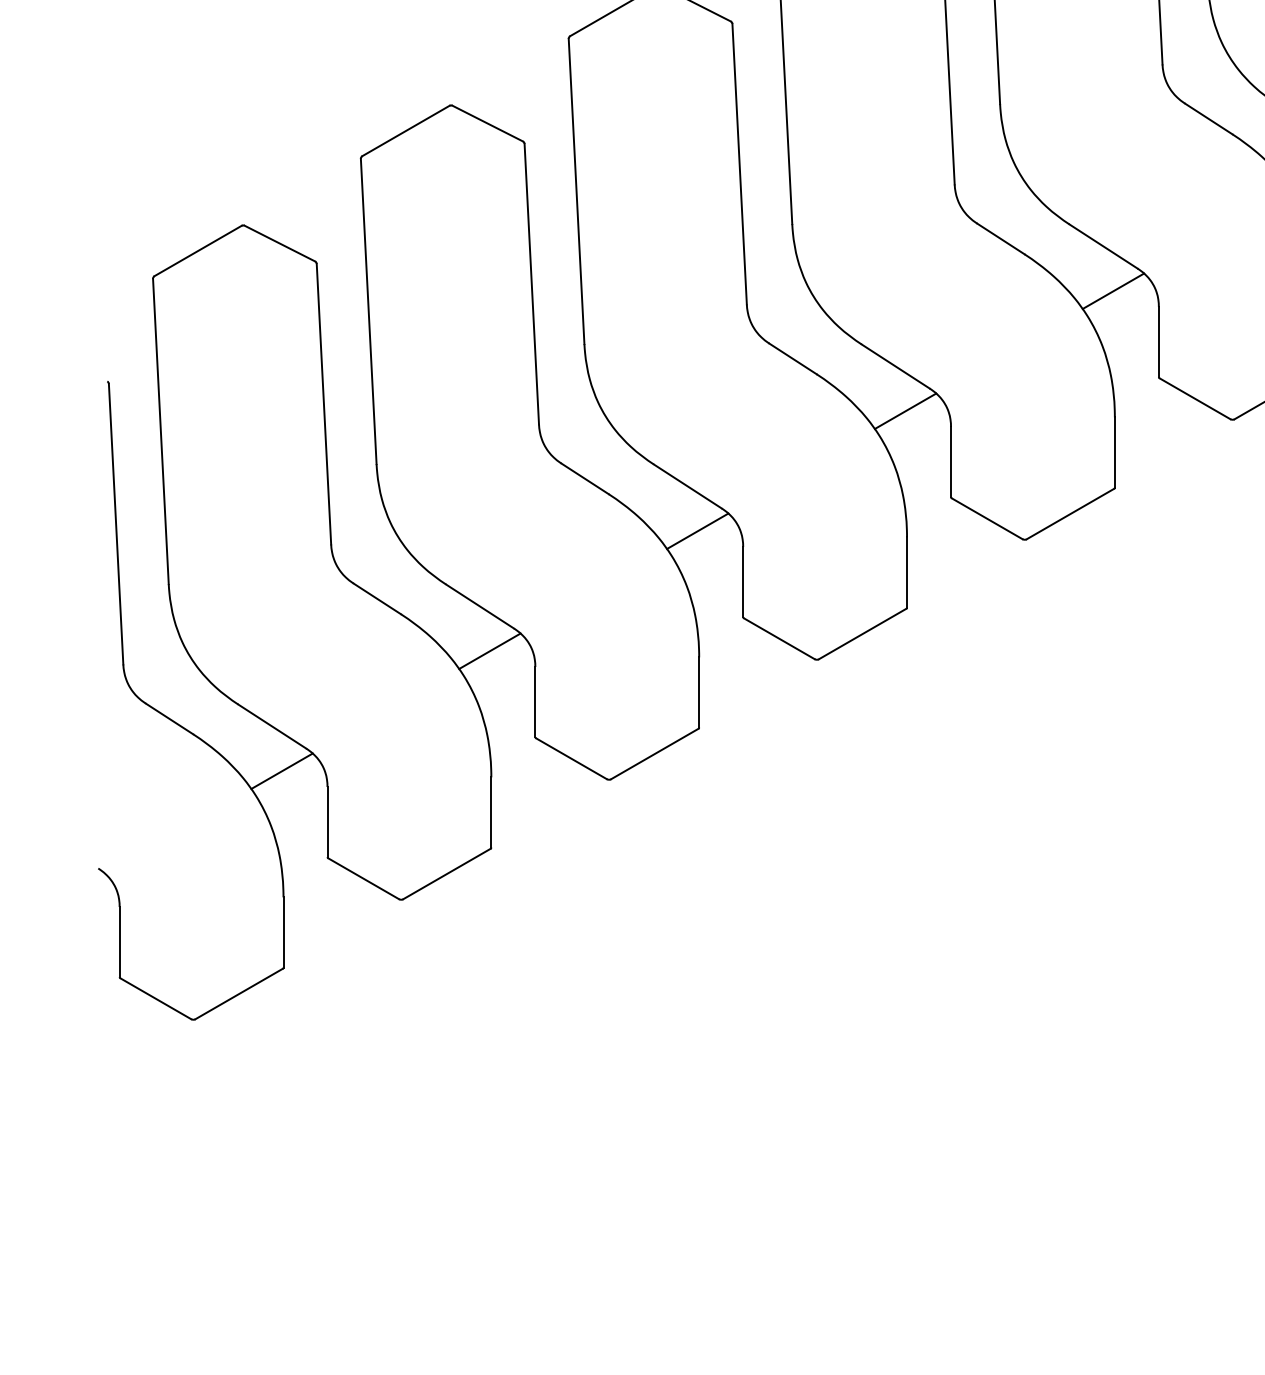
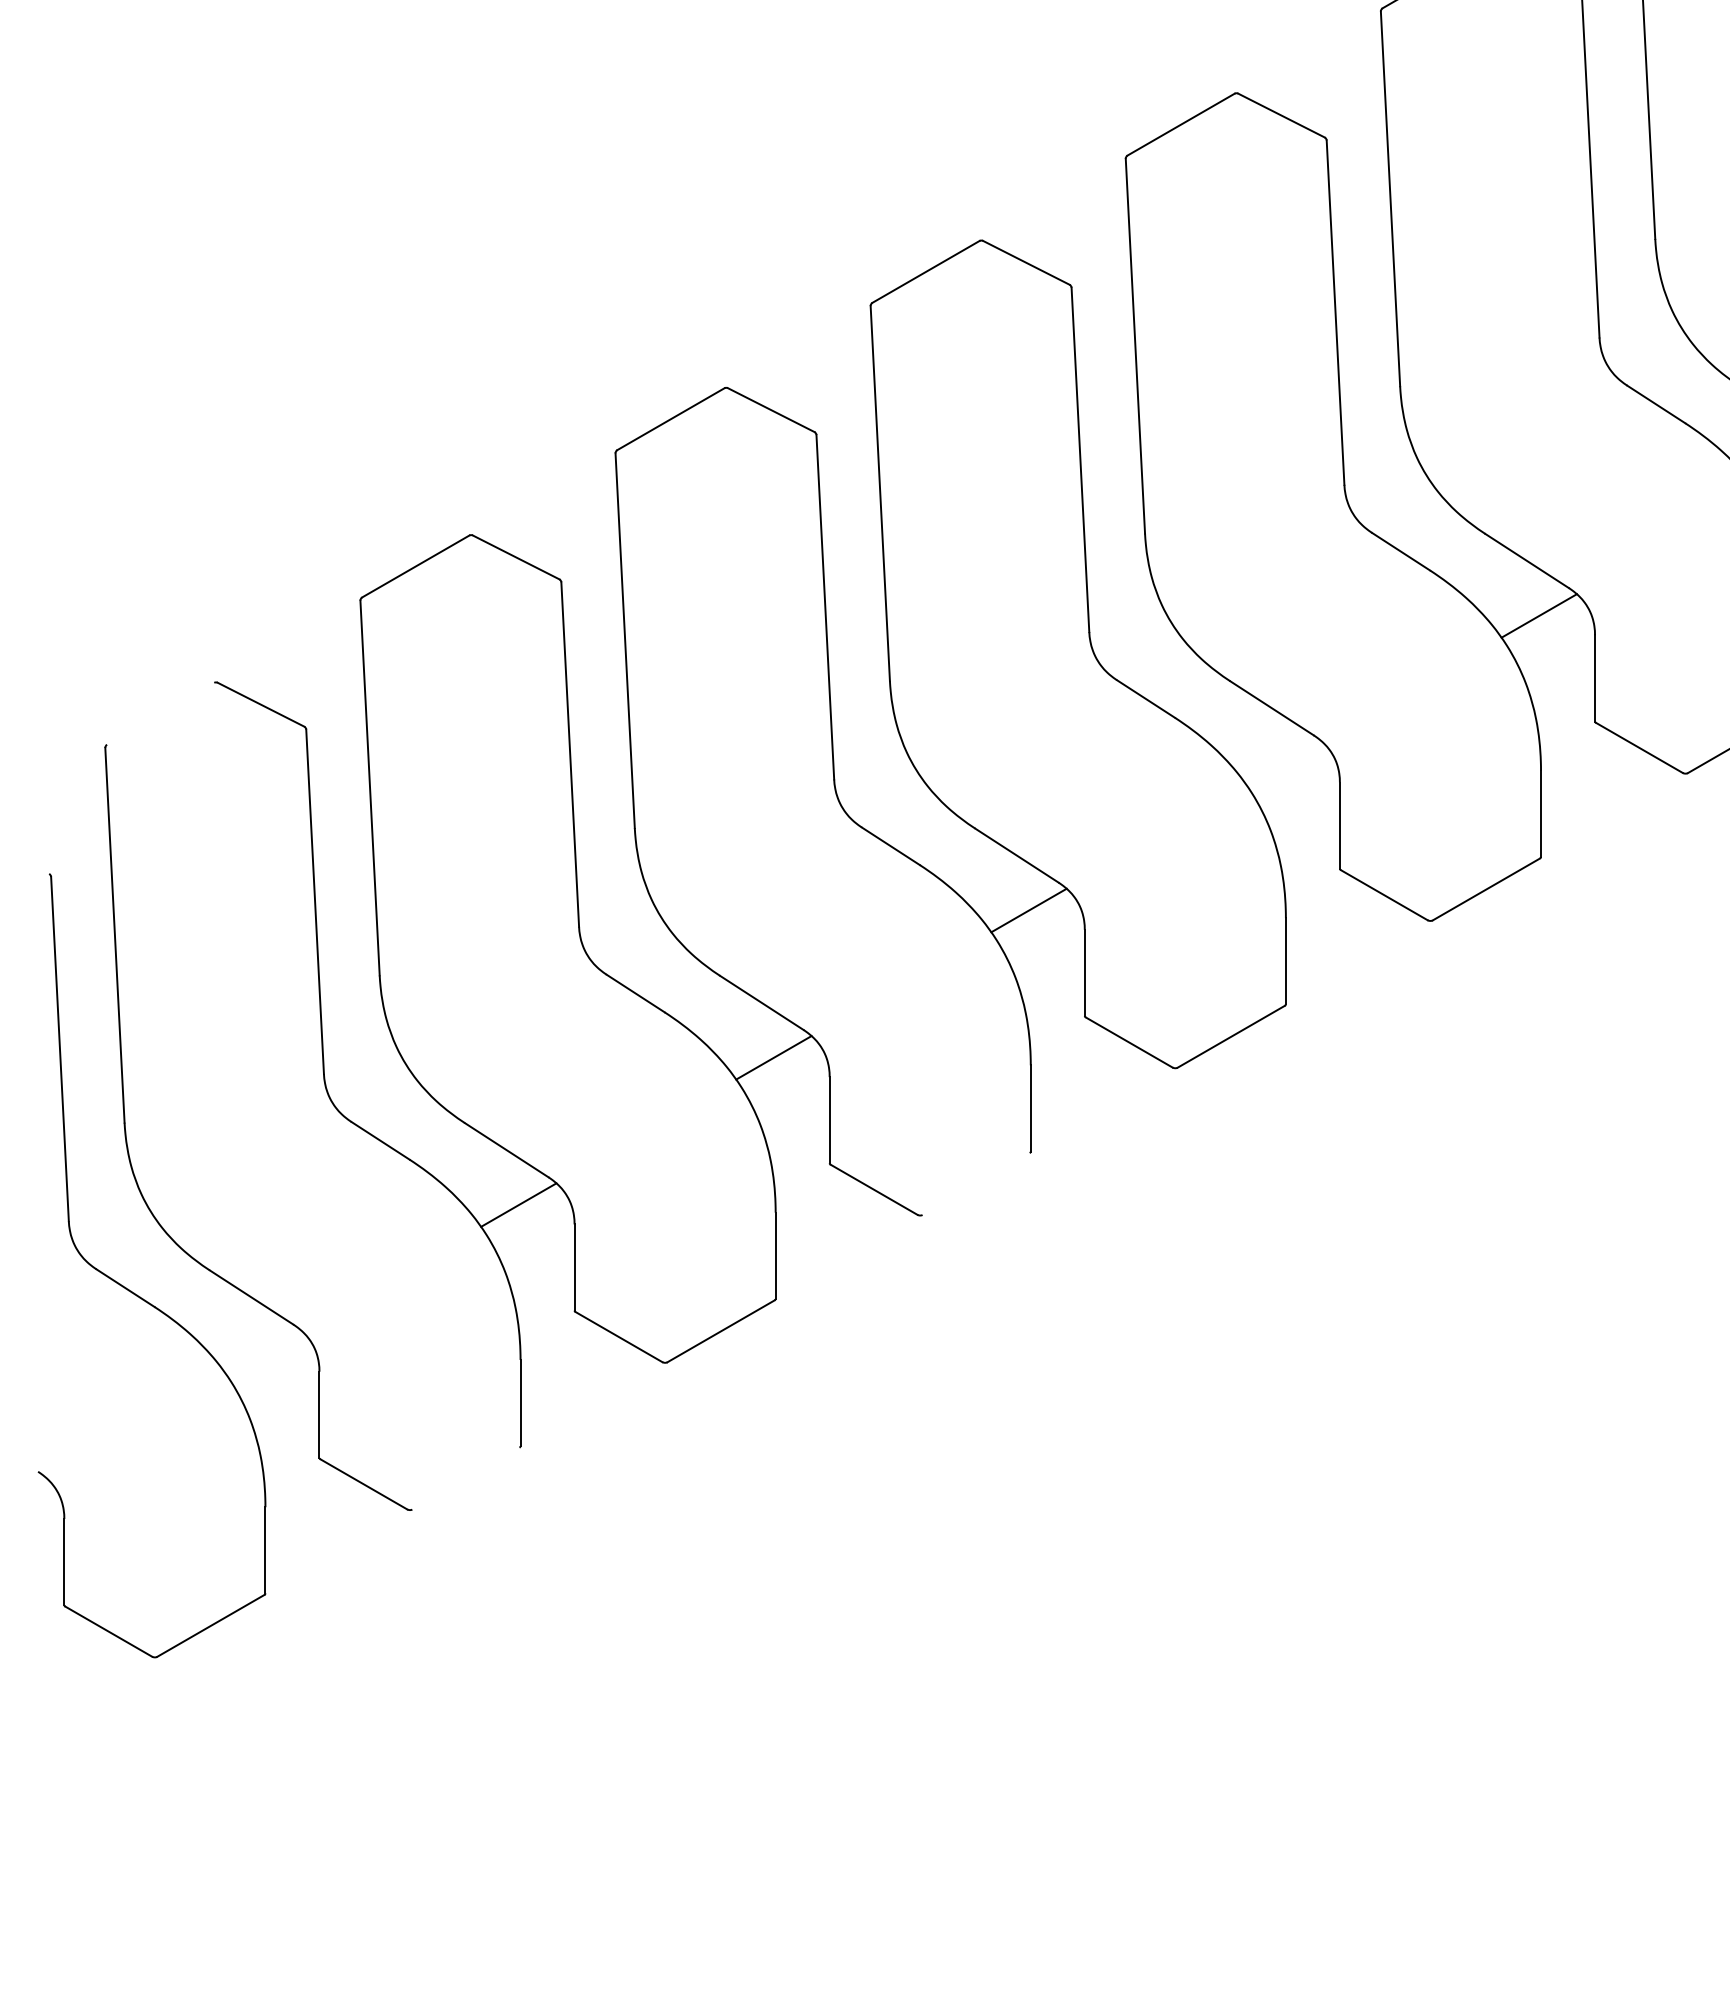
line: (198, 250) -> (160, 713), removed
line: (1112, 290) -> (1283, 762), removed
line: (861, 633) -> (975, 1183), removed
line: (281, 771) -> (263, 1352), removed
line: (446, 873) -> (465, 1478), removed

